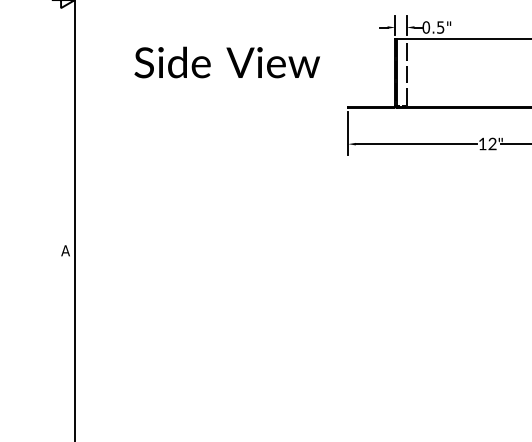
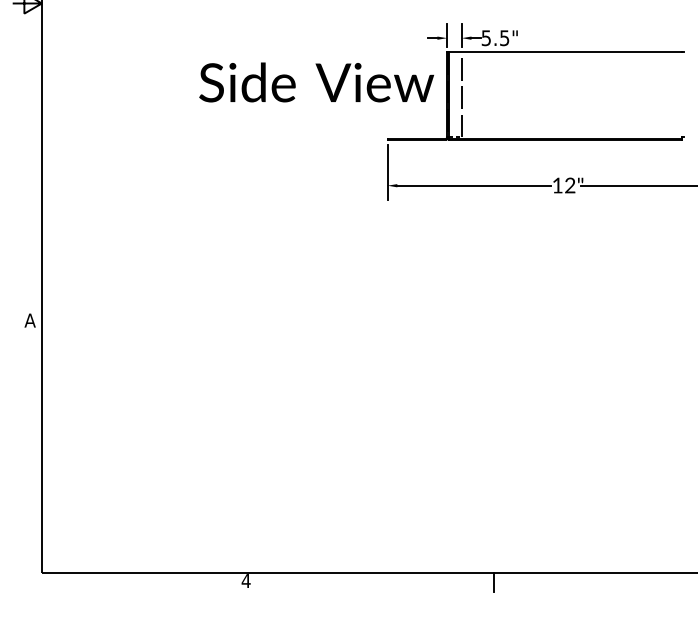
text: (426, 27) -> (486, 38), 0.5" -> 5.5"
text: (227, 62) -> (316, 82), moved

